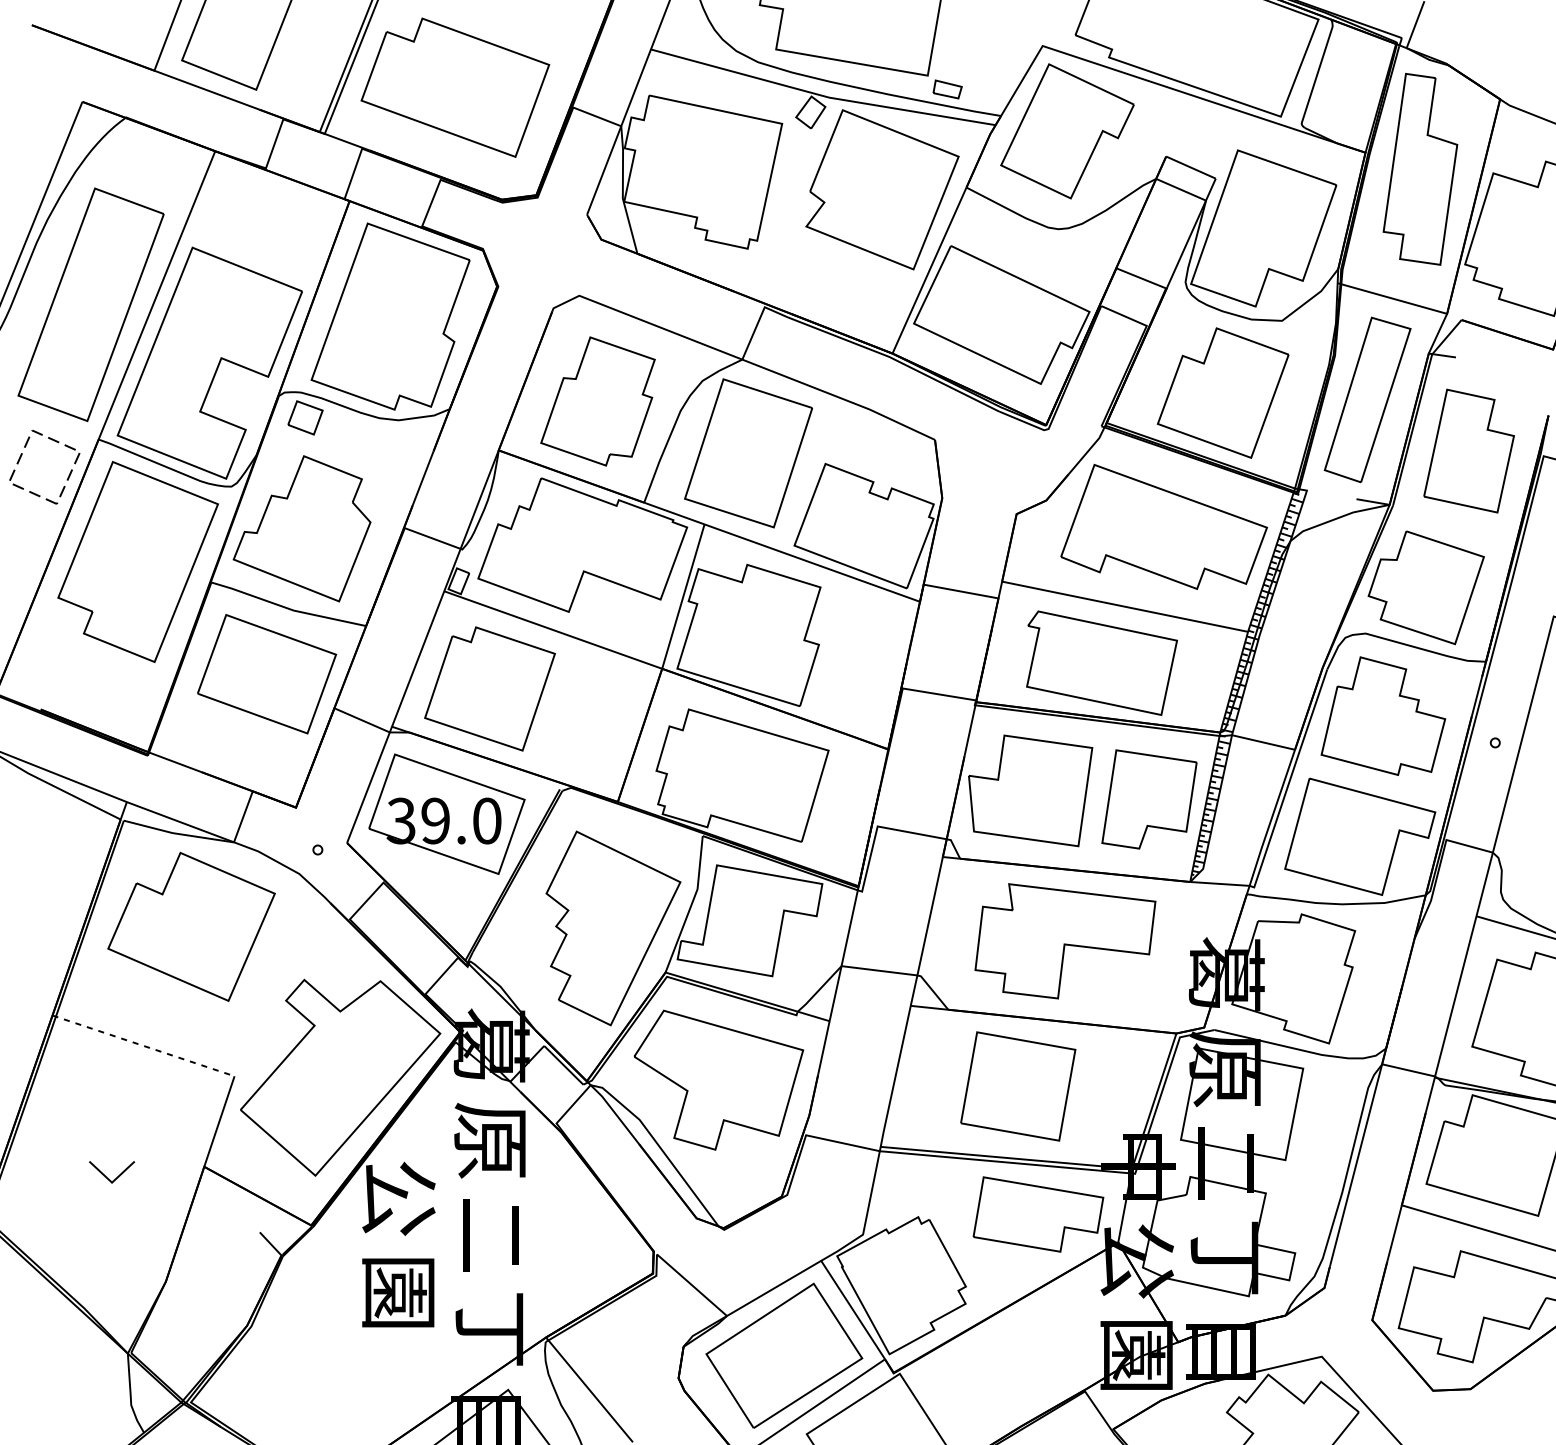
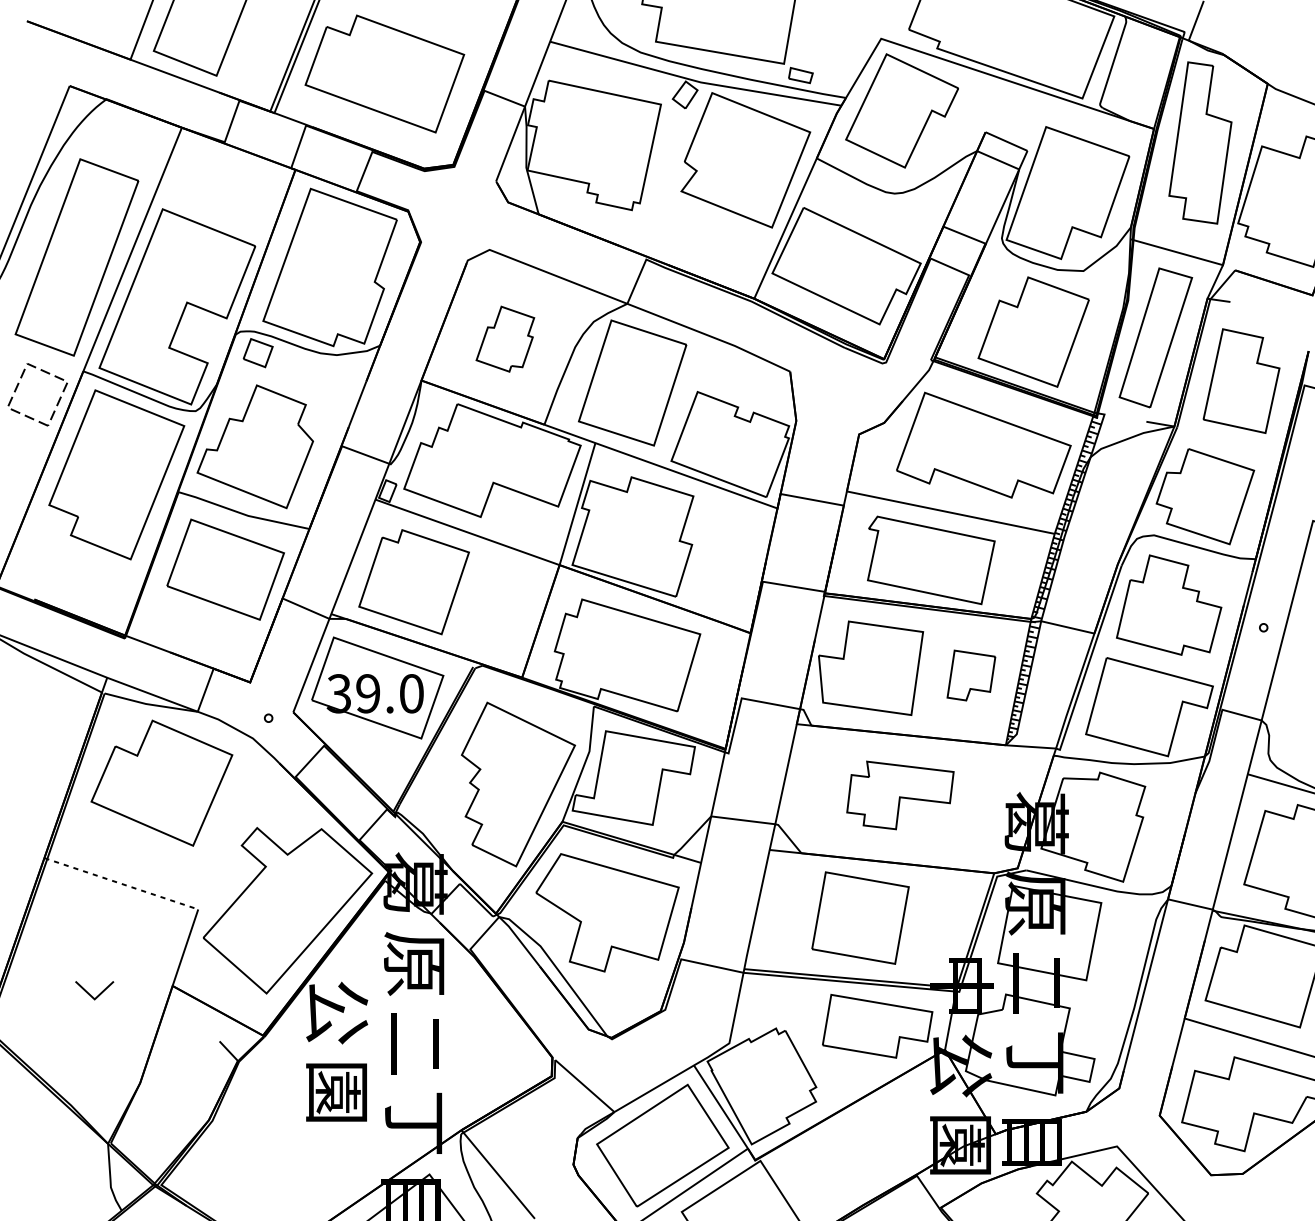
part: (597, 401) -> (504, 339), size x0.6
part: (1149, 799) -> (971, 675), size x0.6
part: (1065, 941) -> (900, 795), size x0.7

